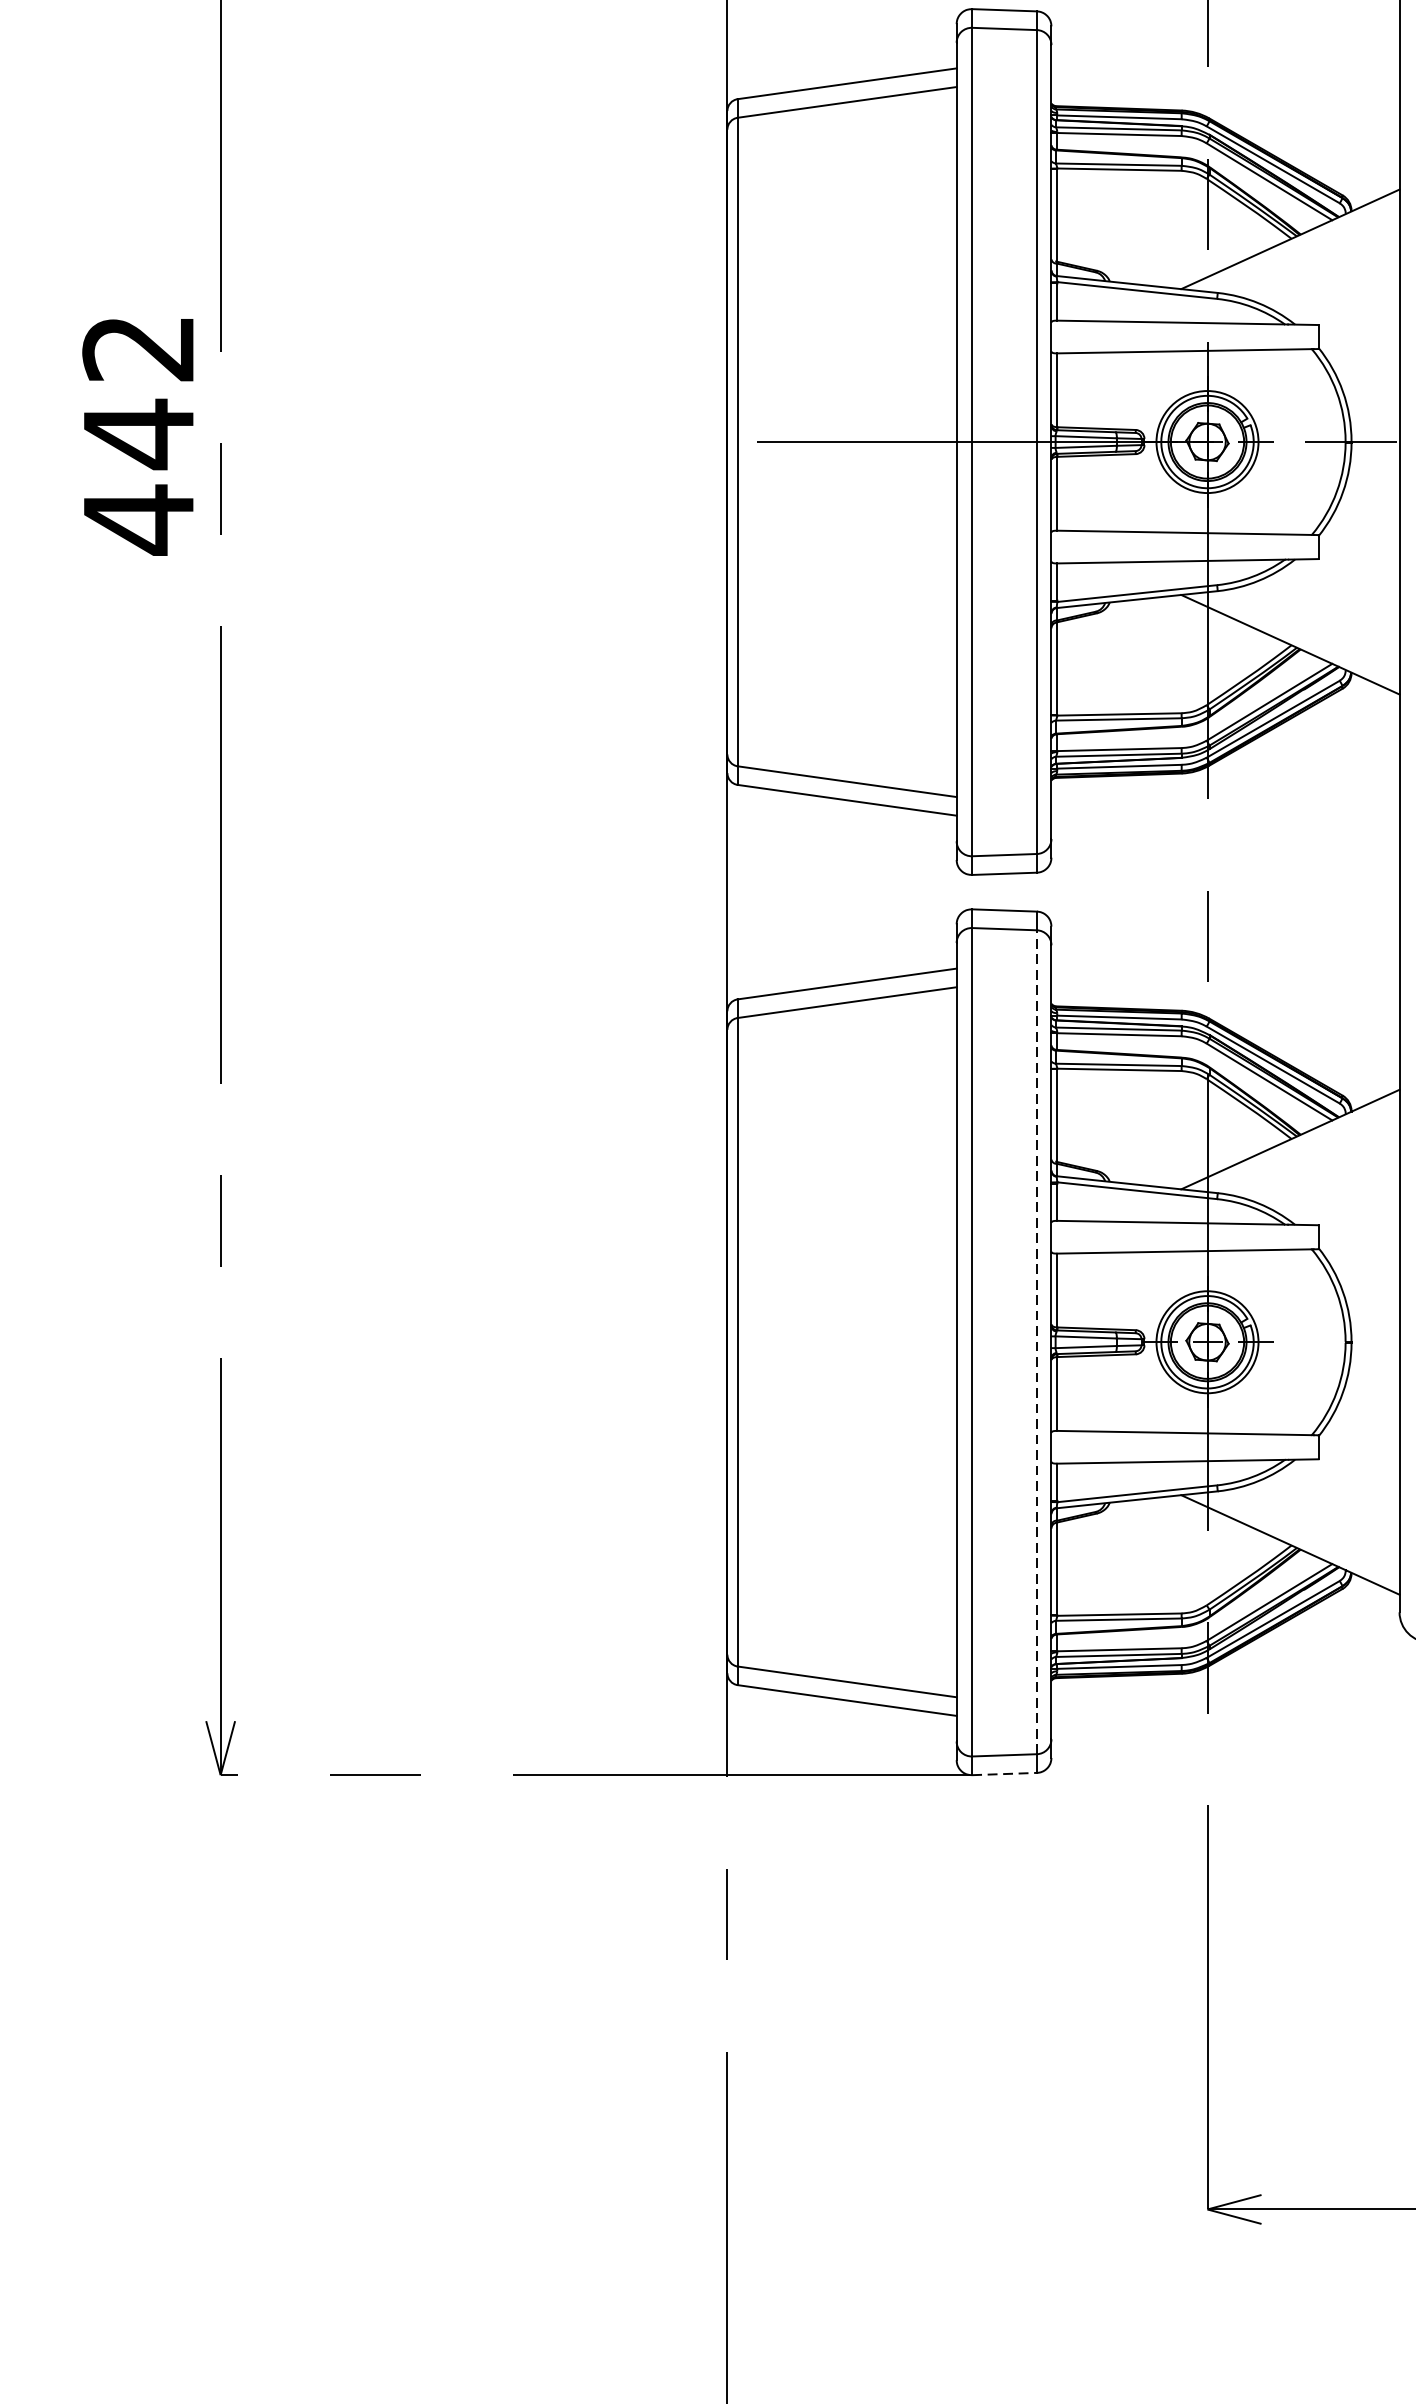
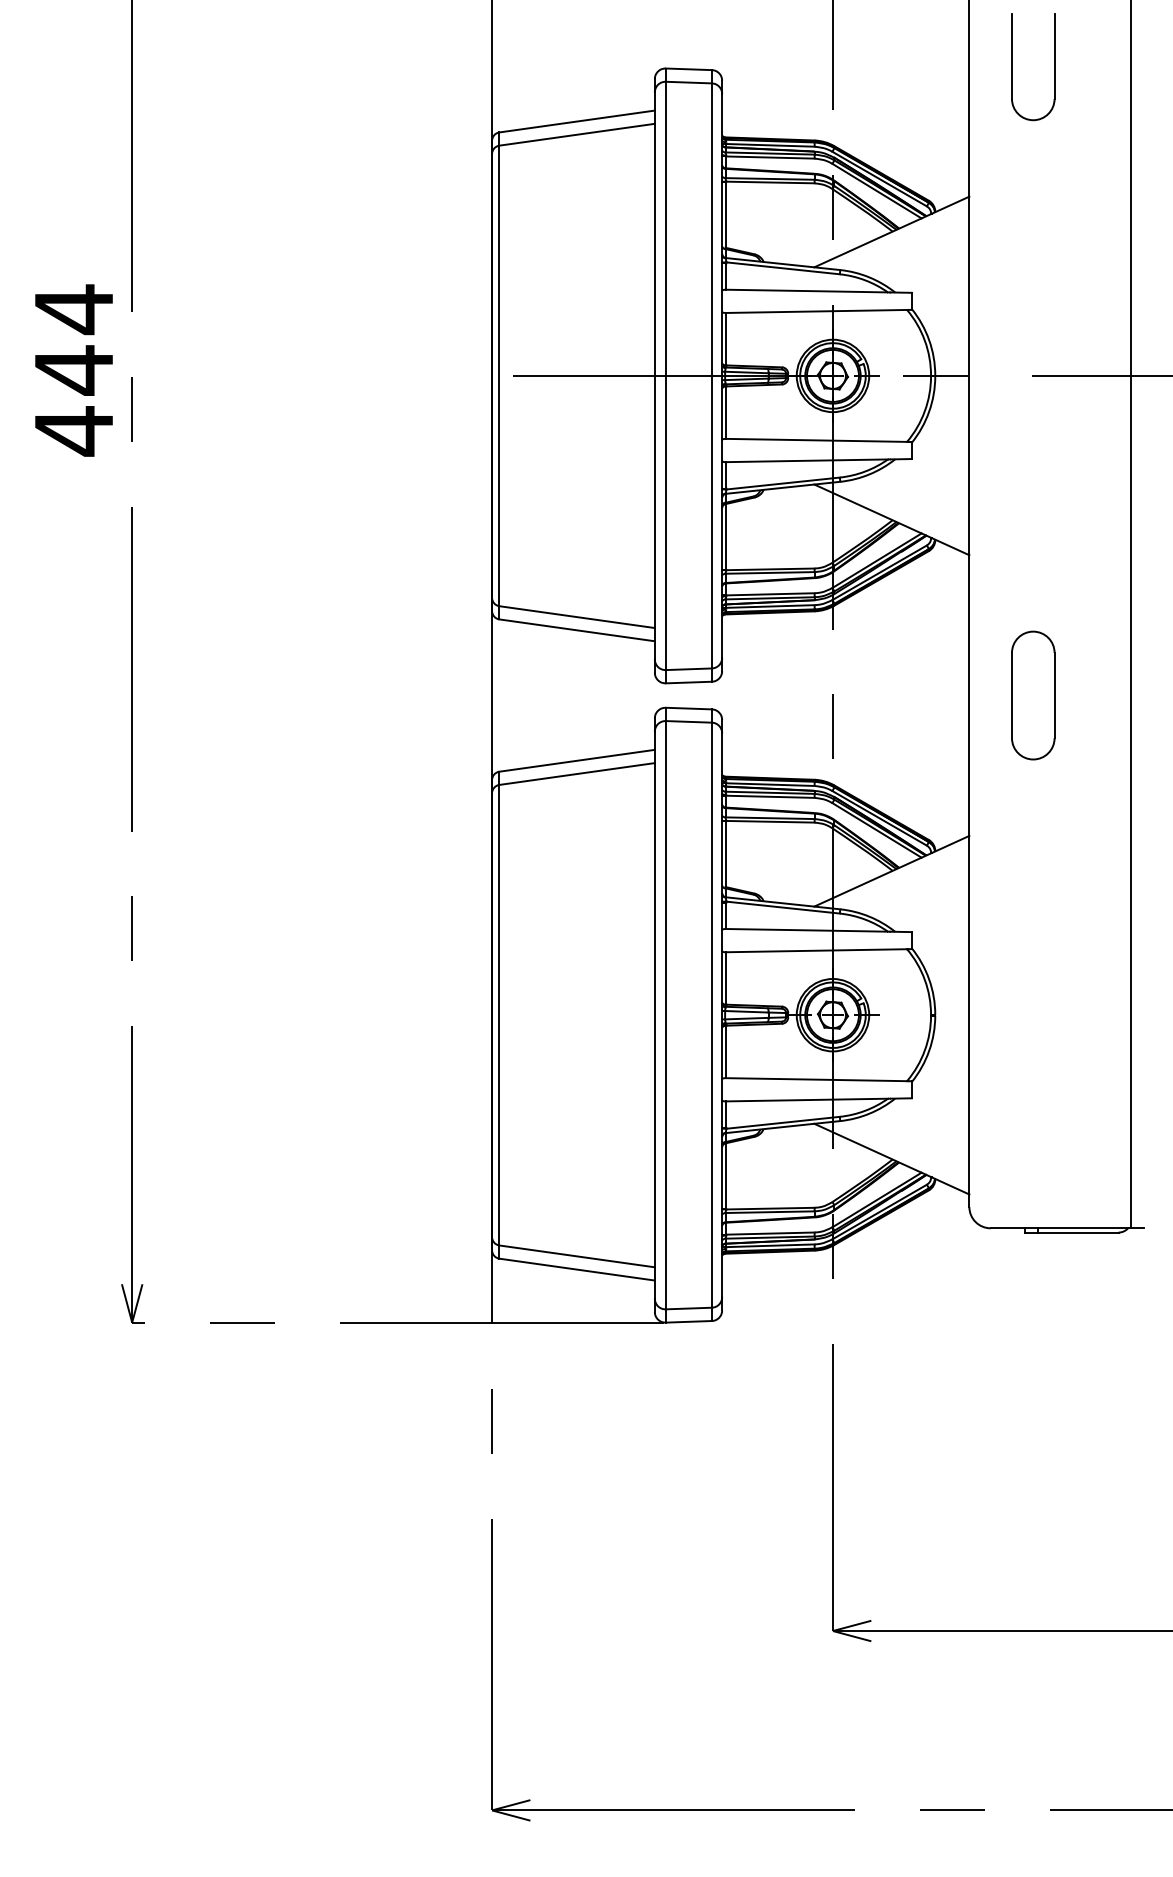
text: (136, 348) -> (72, 309), 442 -> 444
line: (1036, 1342) -> (711, 1015), dashed -> solid
line: (1005, 1773) -> (689, 1321), dashed -> solid

